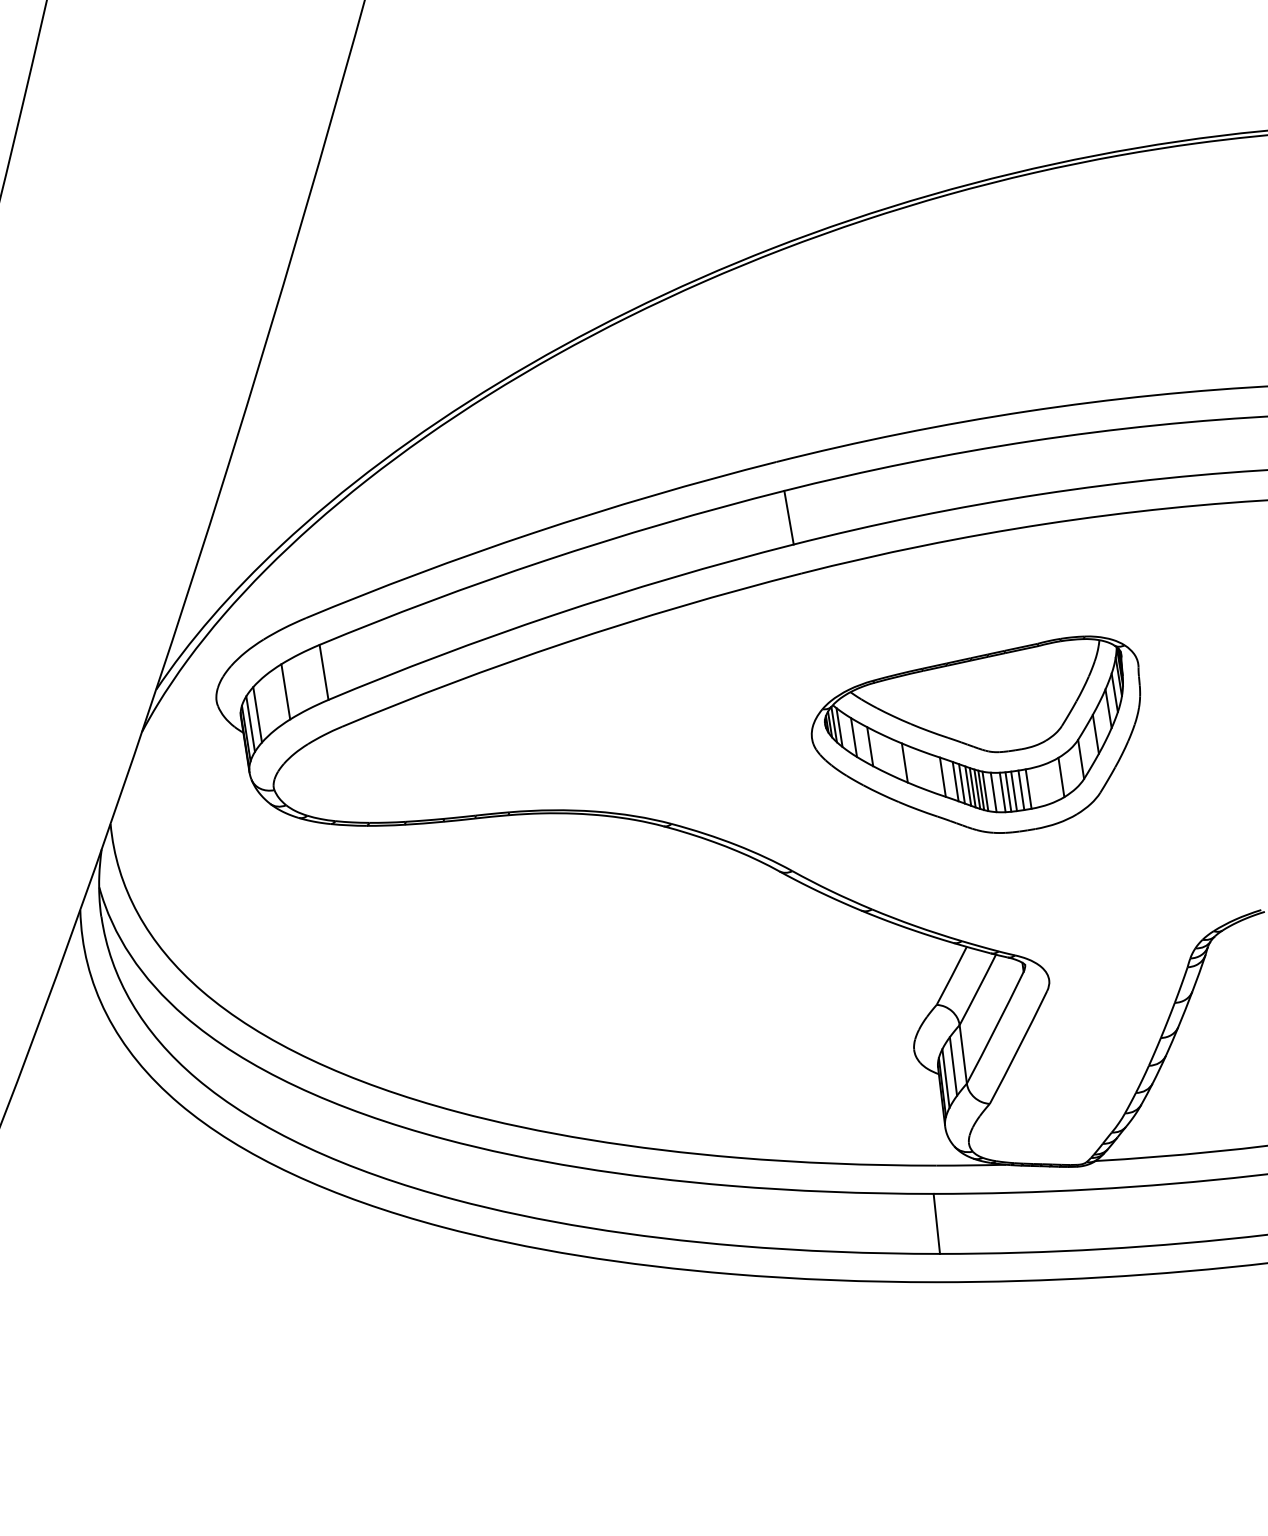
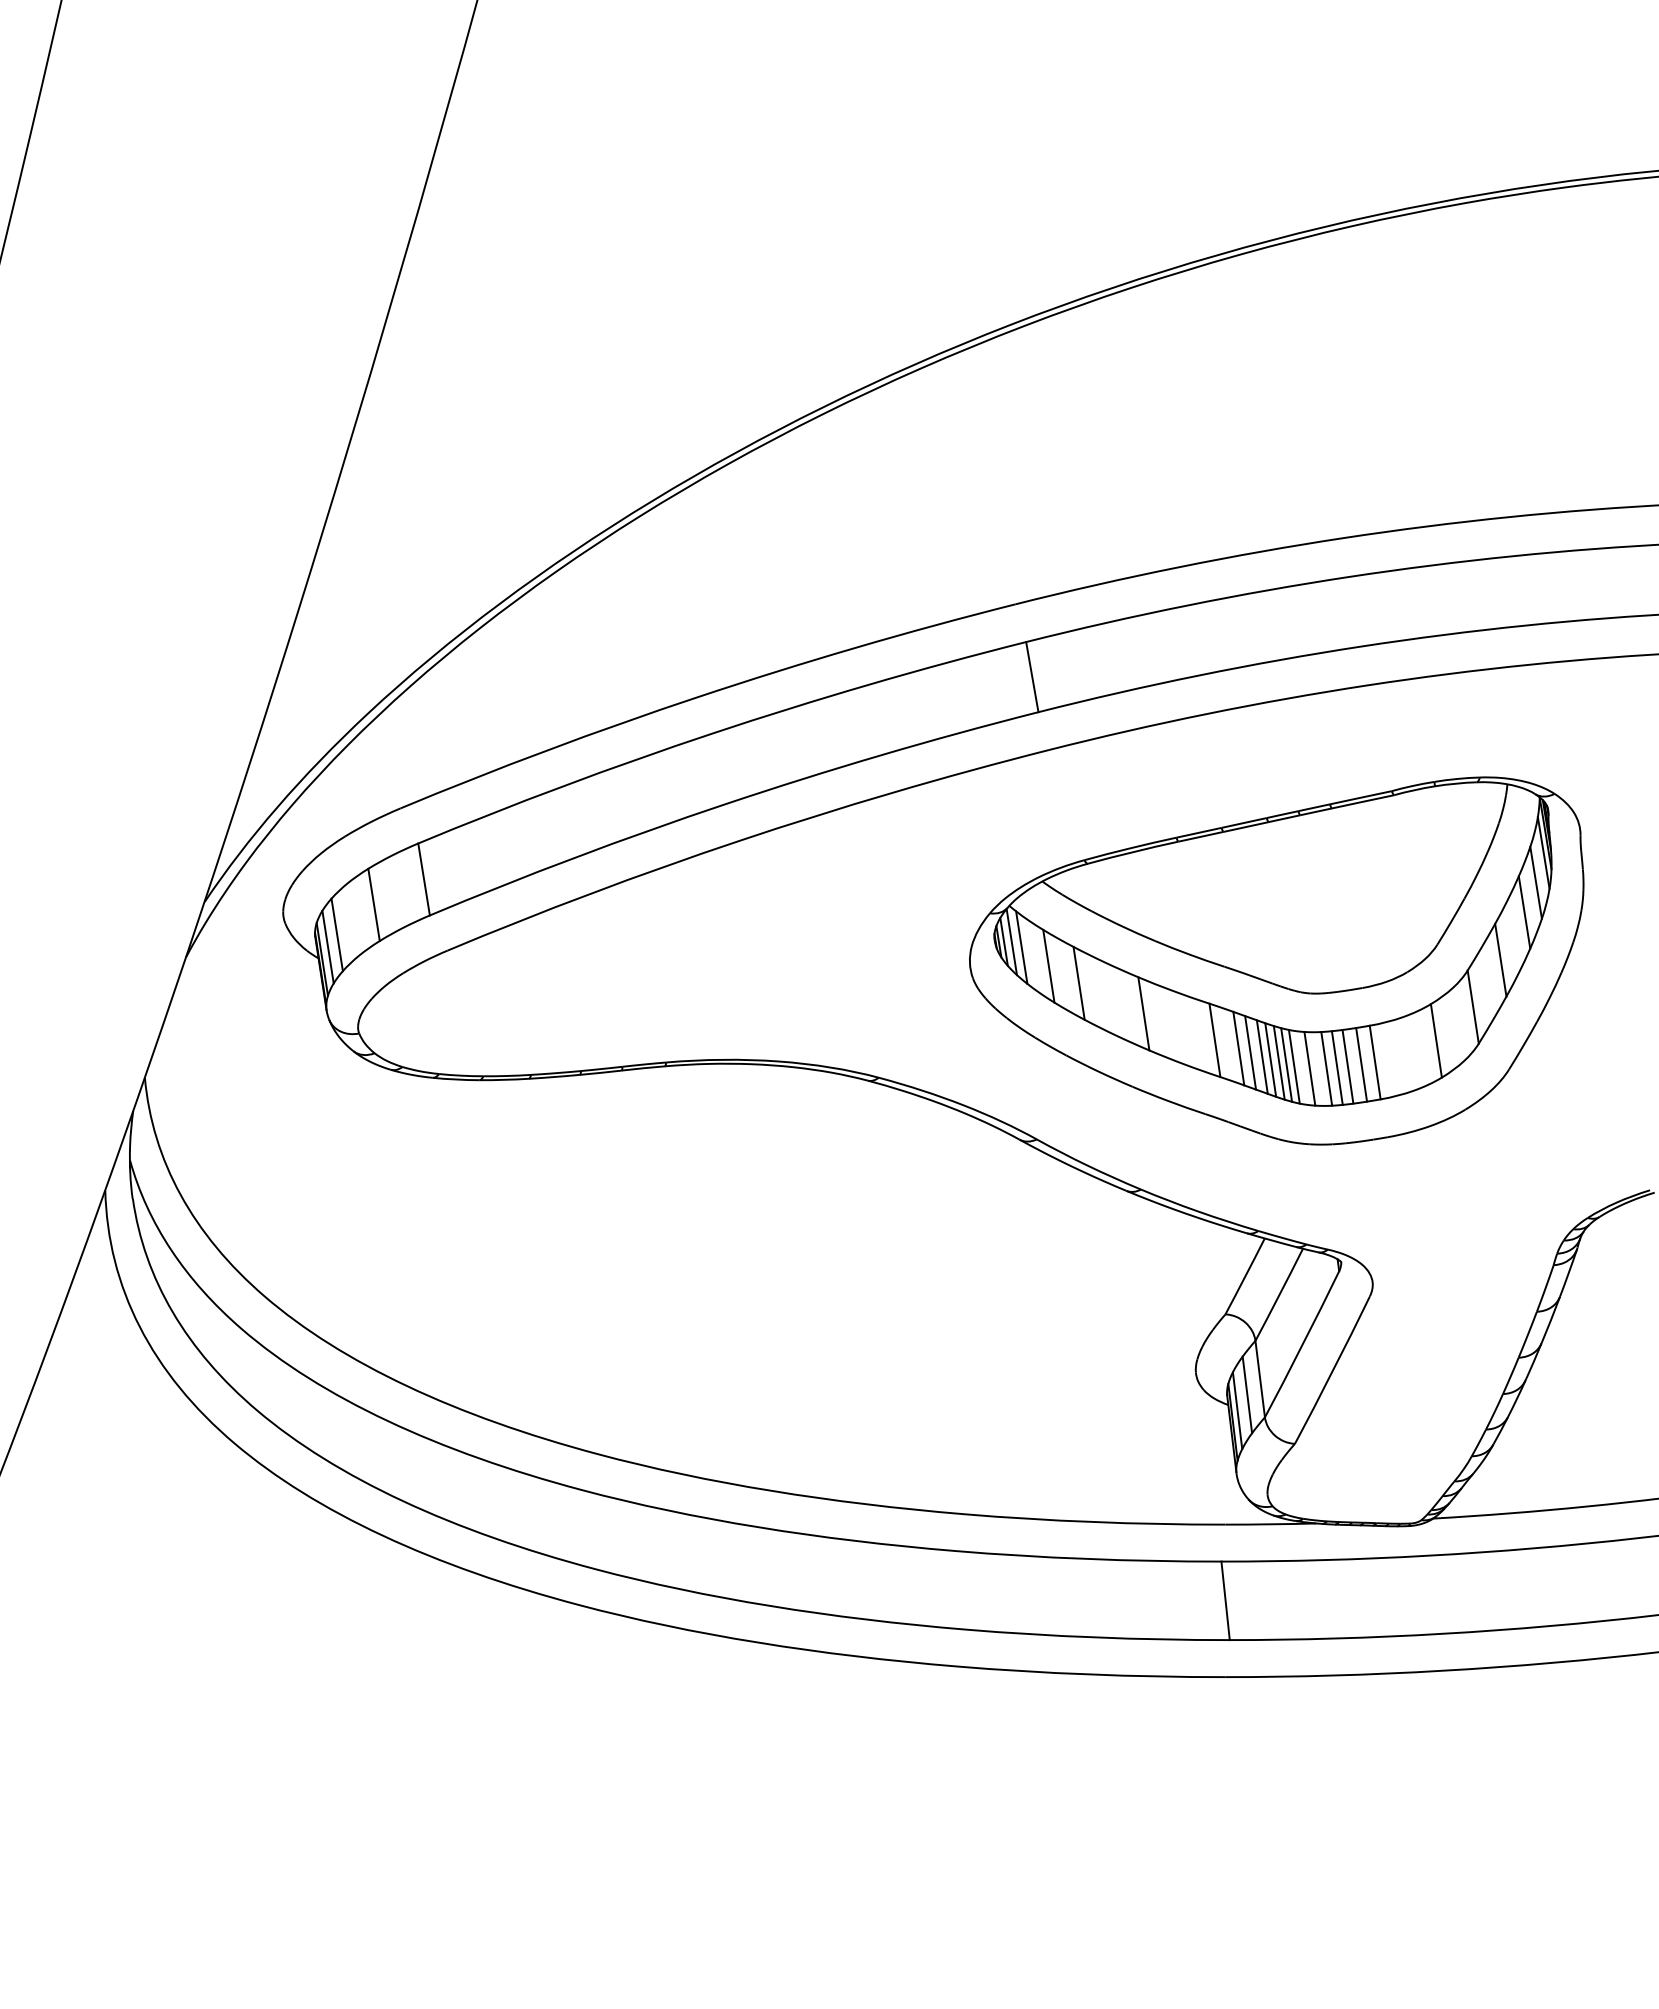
part: (975, 734) -> (1276, 960), size x1.43

